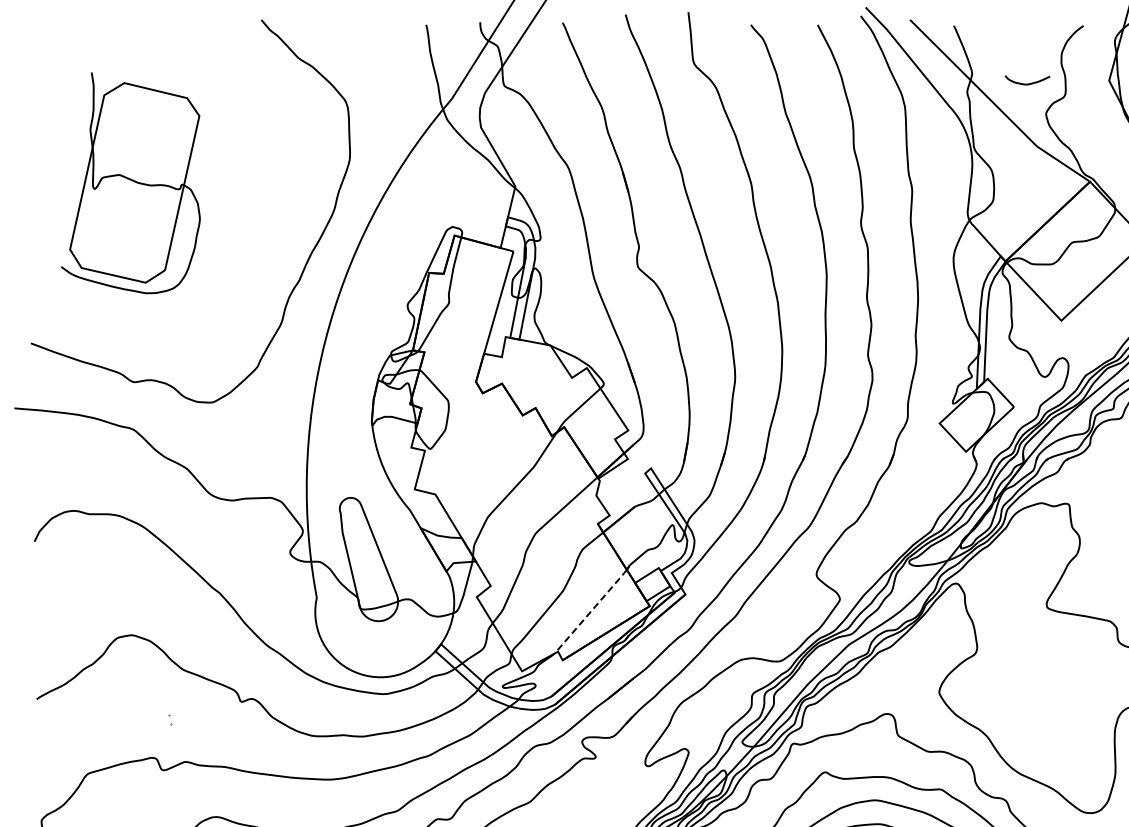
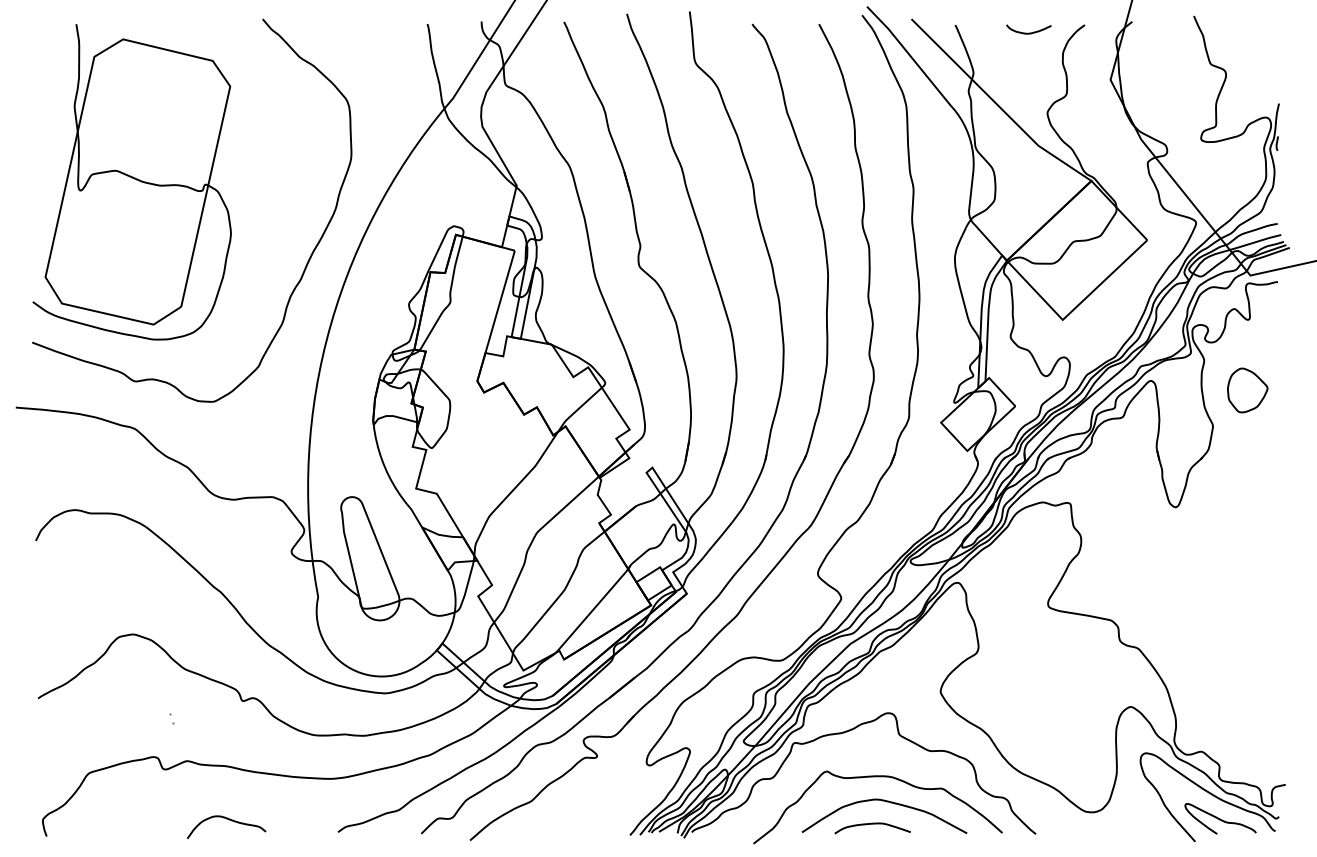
curve: (1027, 83) -> (1028, 32), moved
part: (130, 183) -> (131, 182), size x1.43
line: (590, 612) -> (591, 611), dashed -> solid

